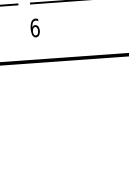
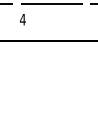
text: (34, 27) -> (22, 19), 6 -> 4

